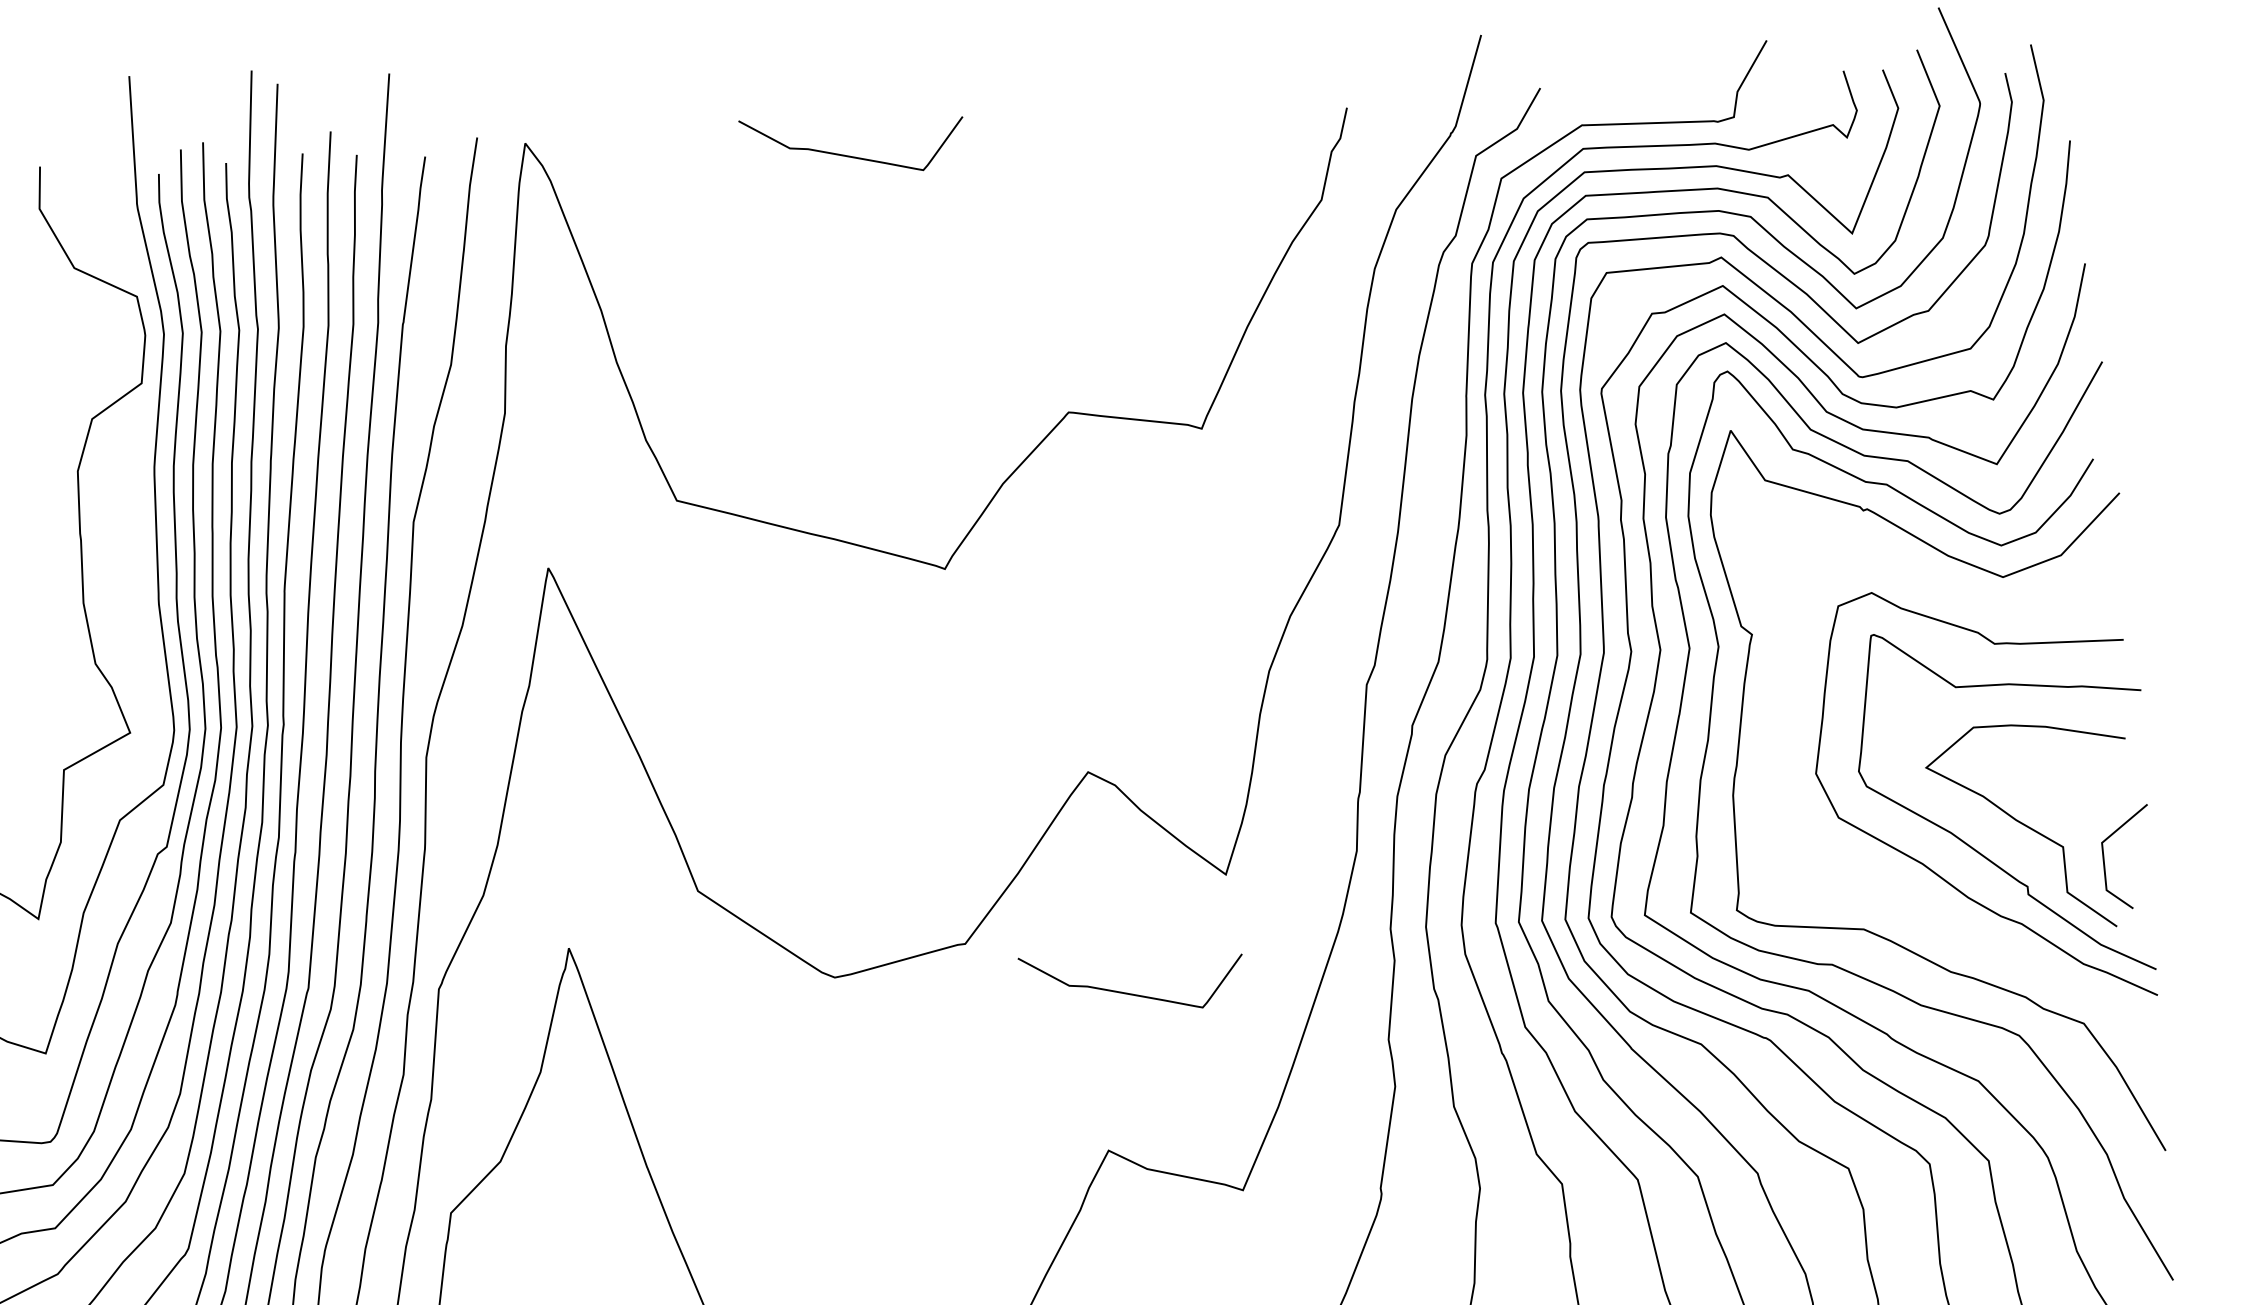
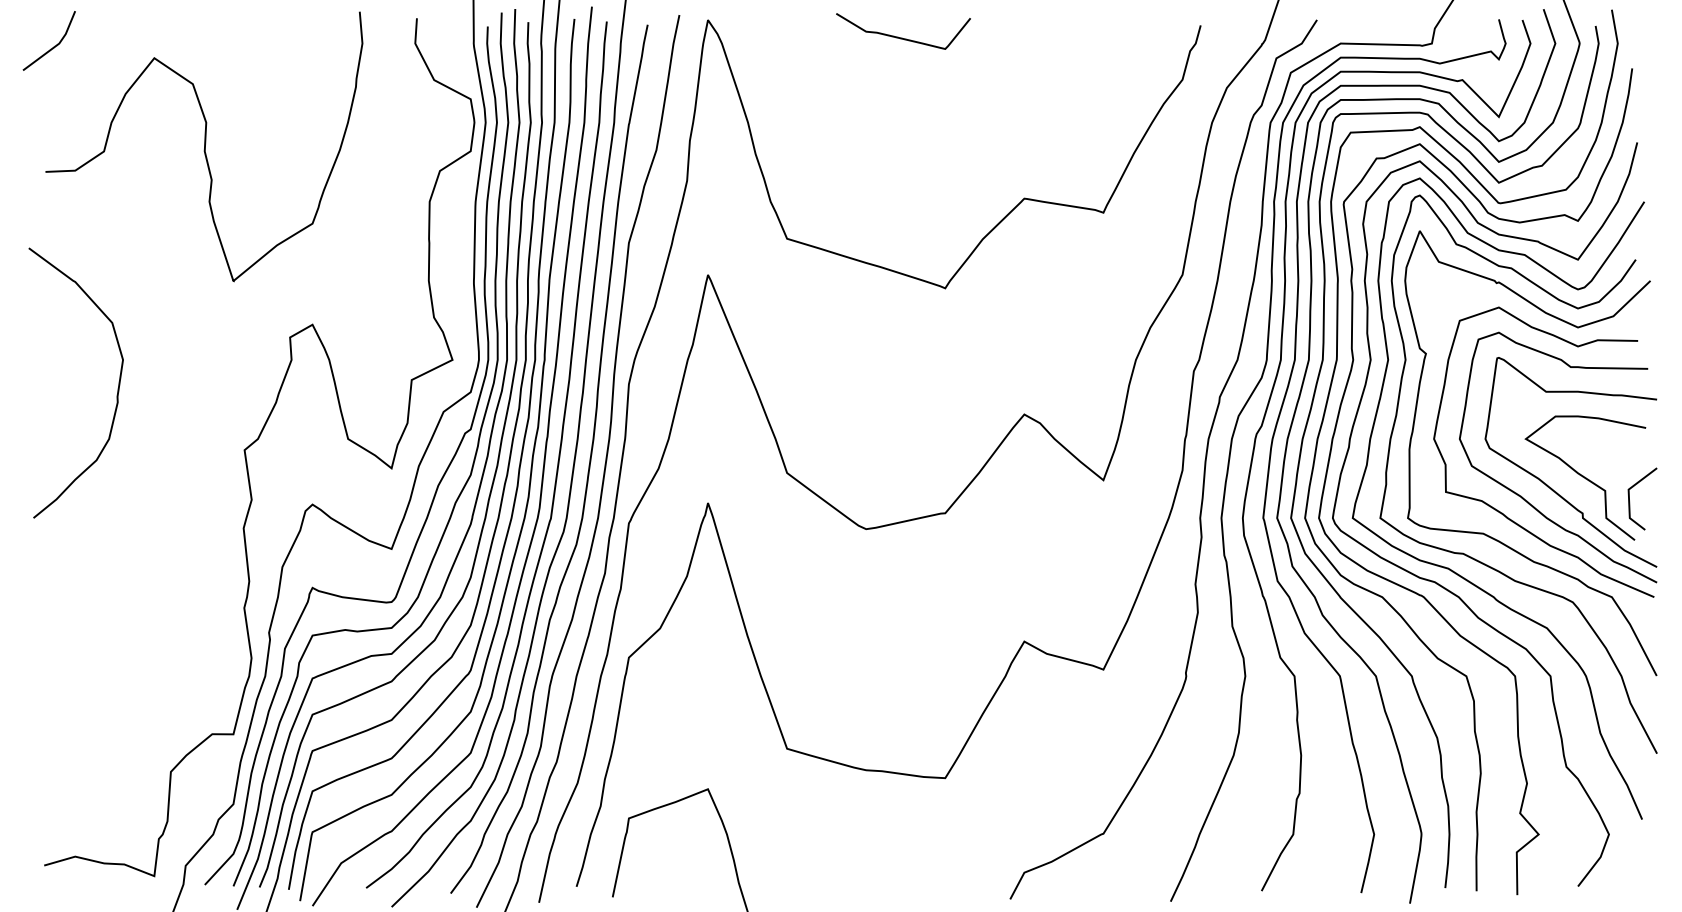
curve: (1893, 892) -> (1502, 512), added
curve: (1130, 992) -> (1042, 547), removed

